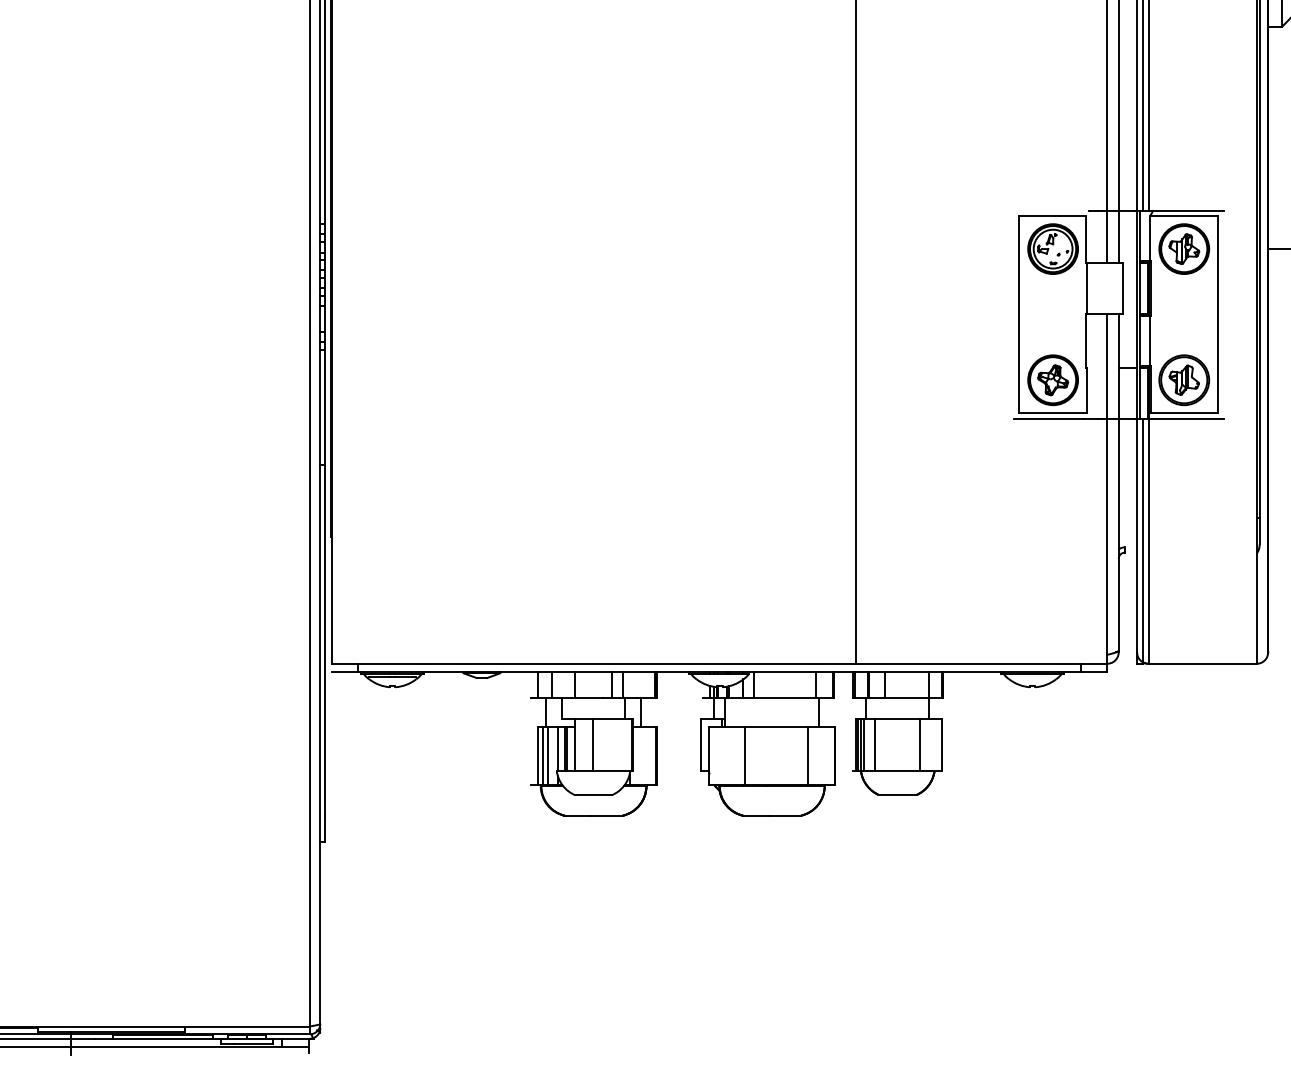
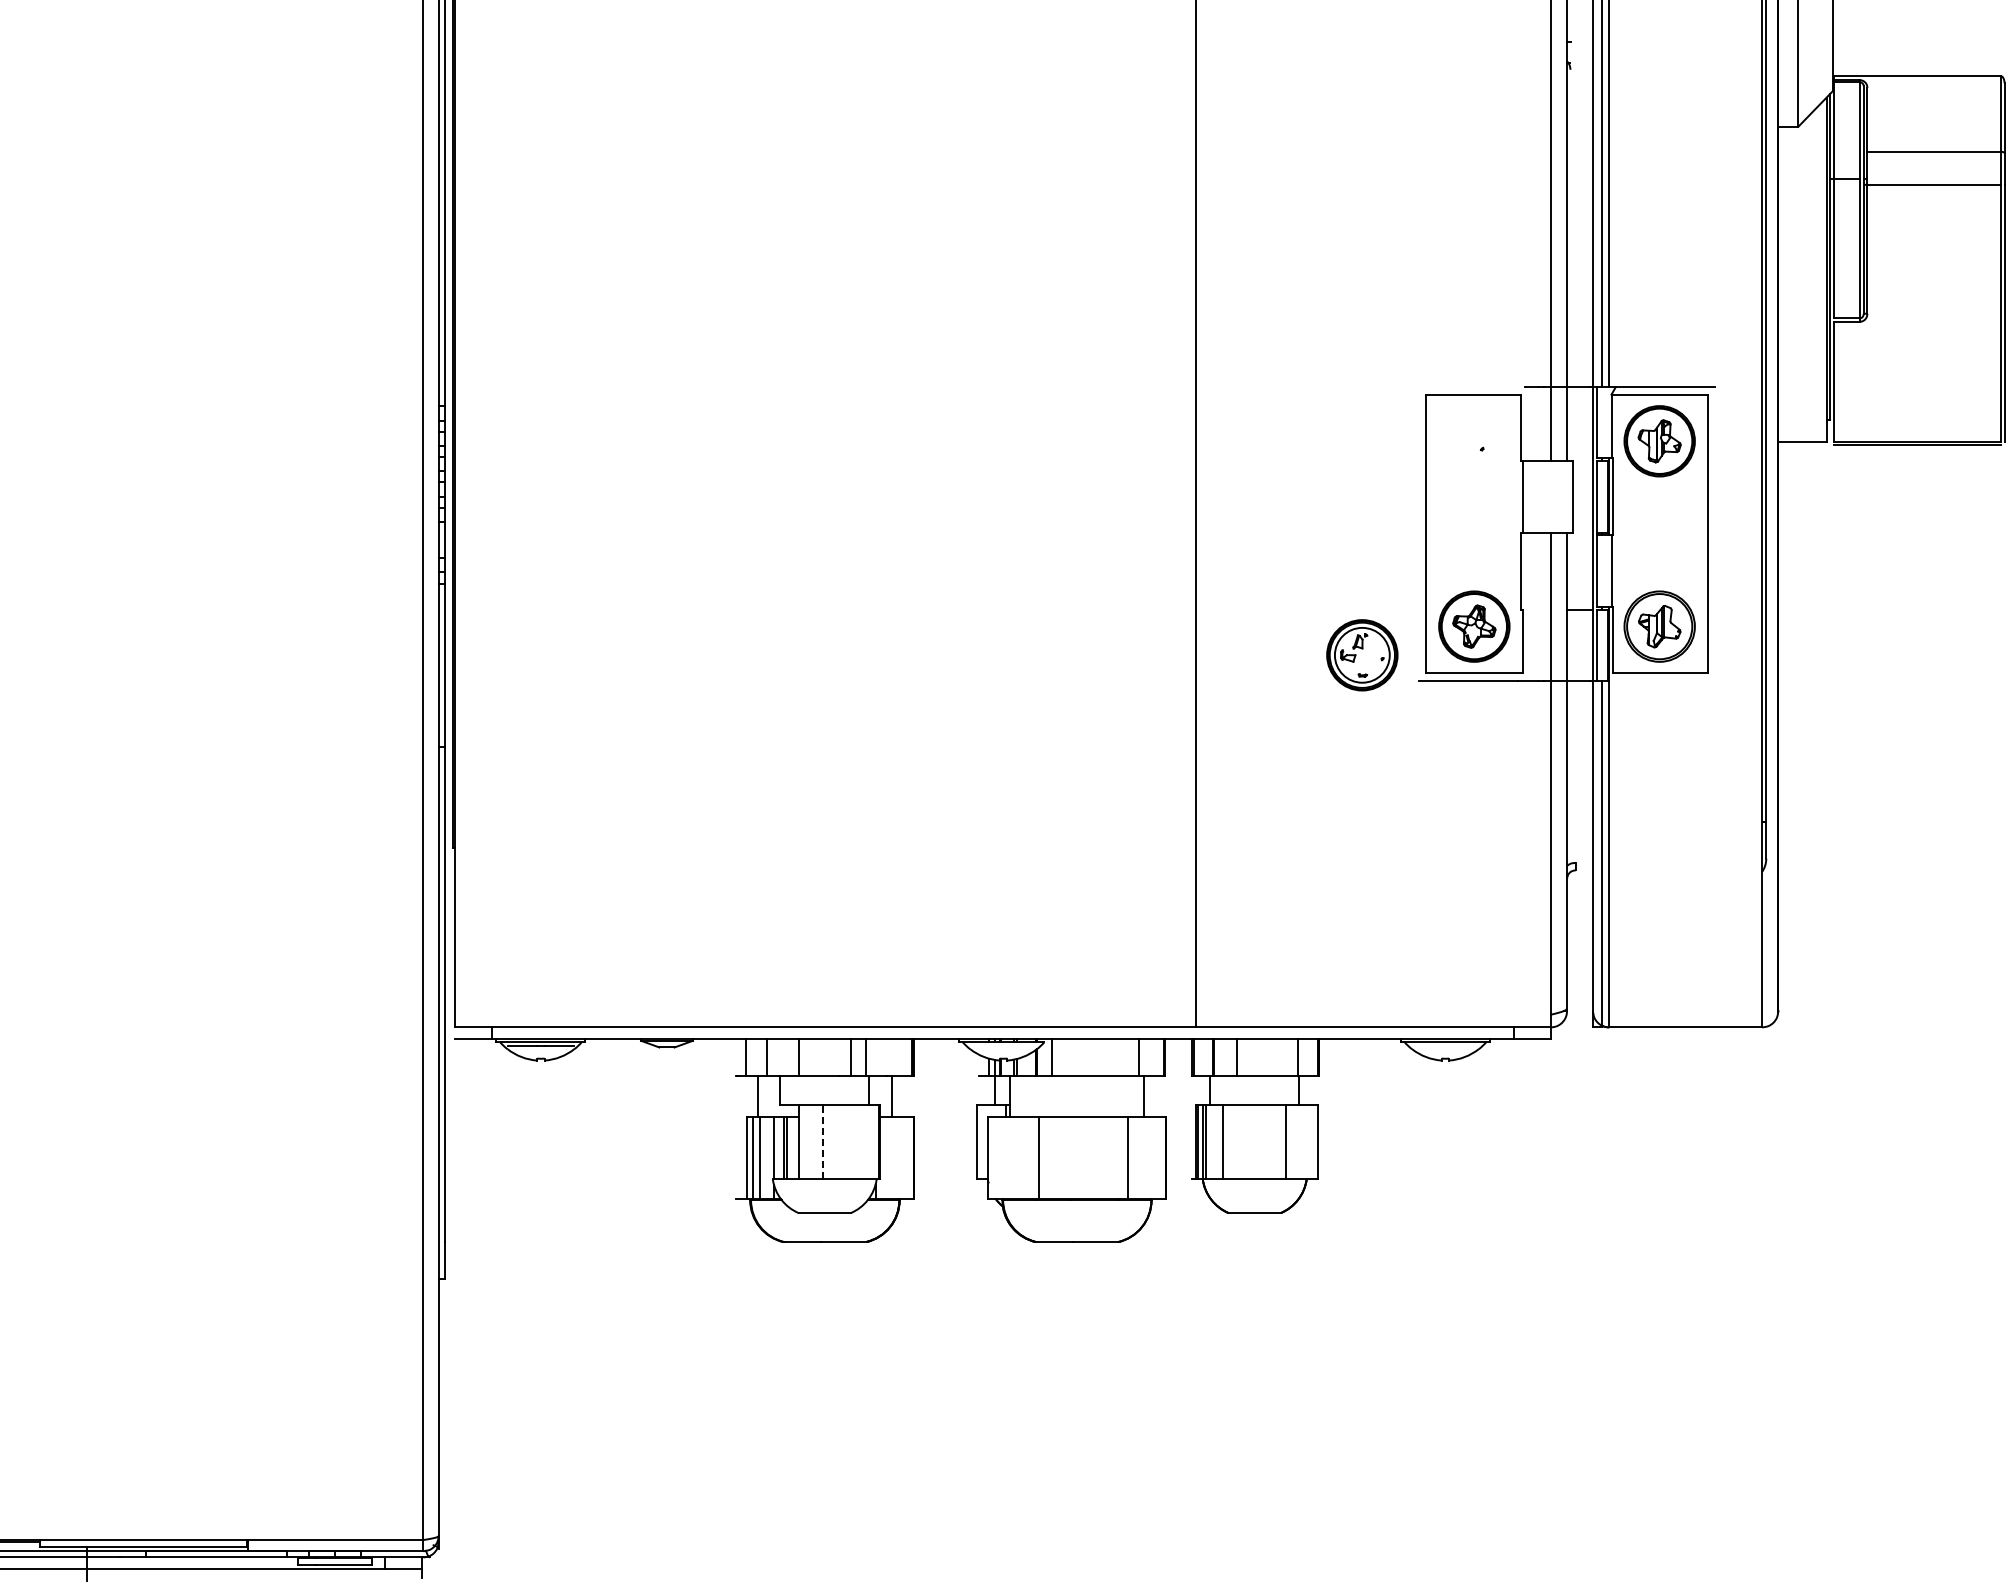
part: (1053, 249) -> (1362, 655), moved
line: (1187, 418) -> (1664, 680), removed
line: (592, 744) -> (823, 1141), solid -> dashed

